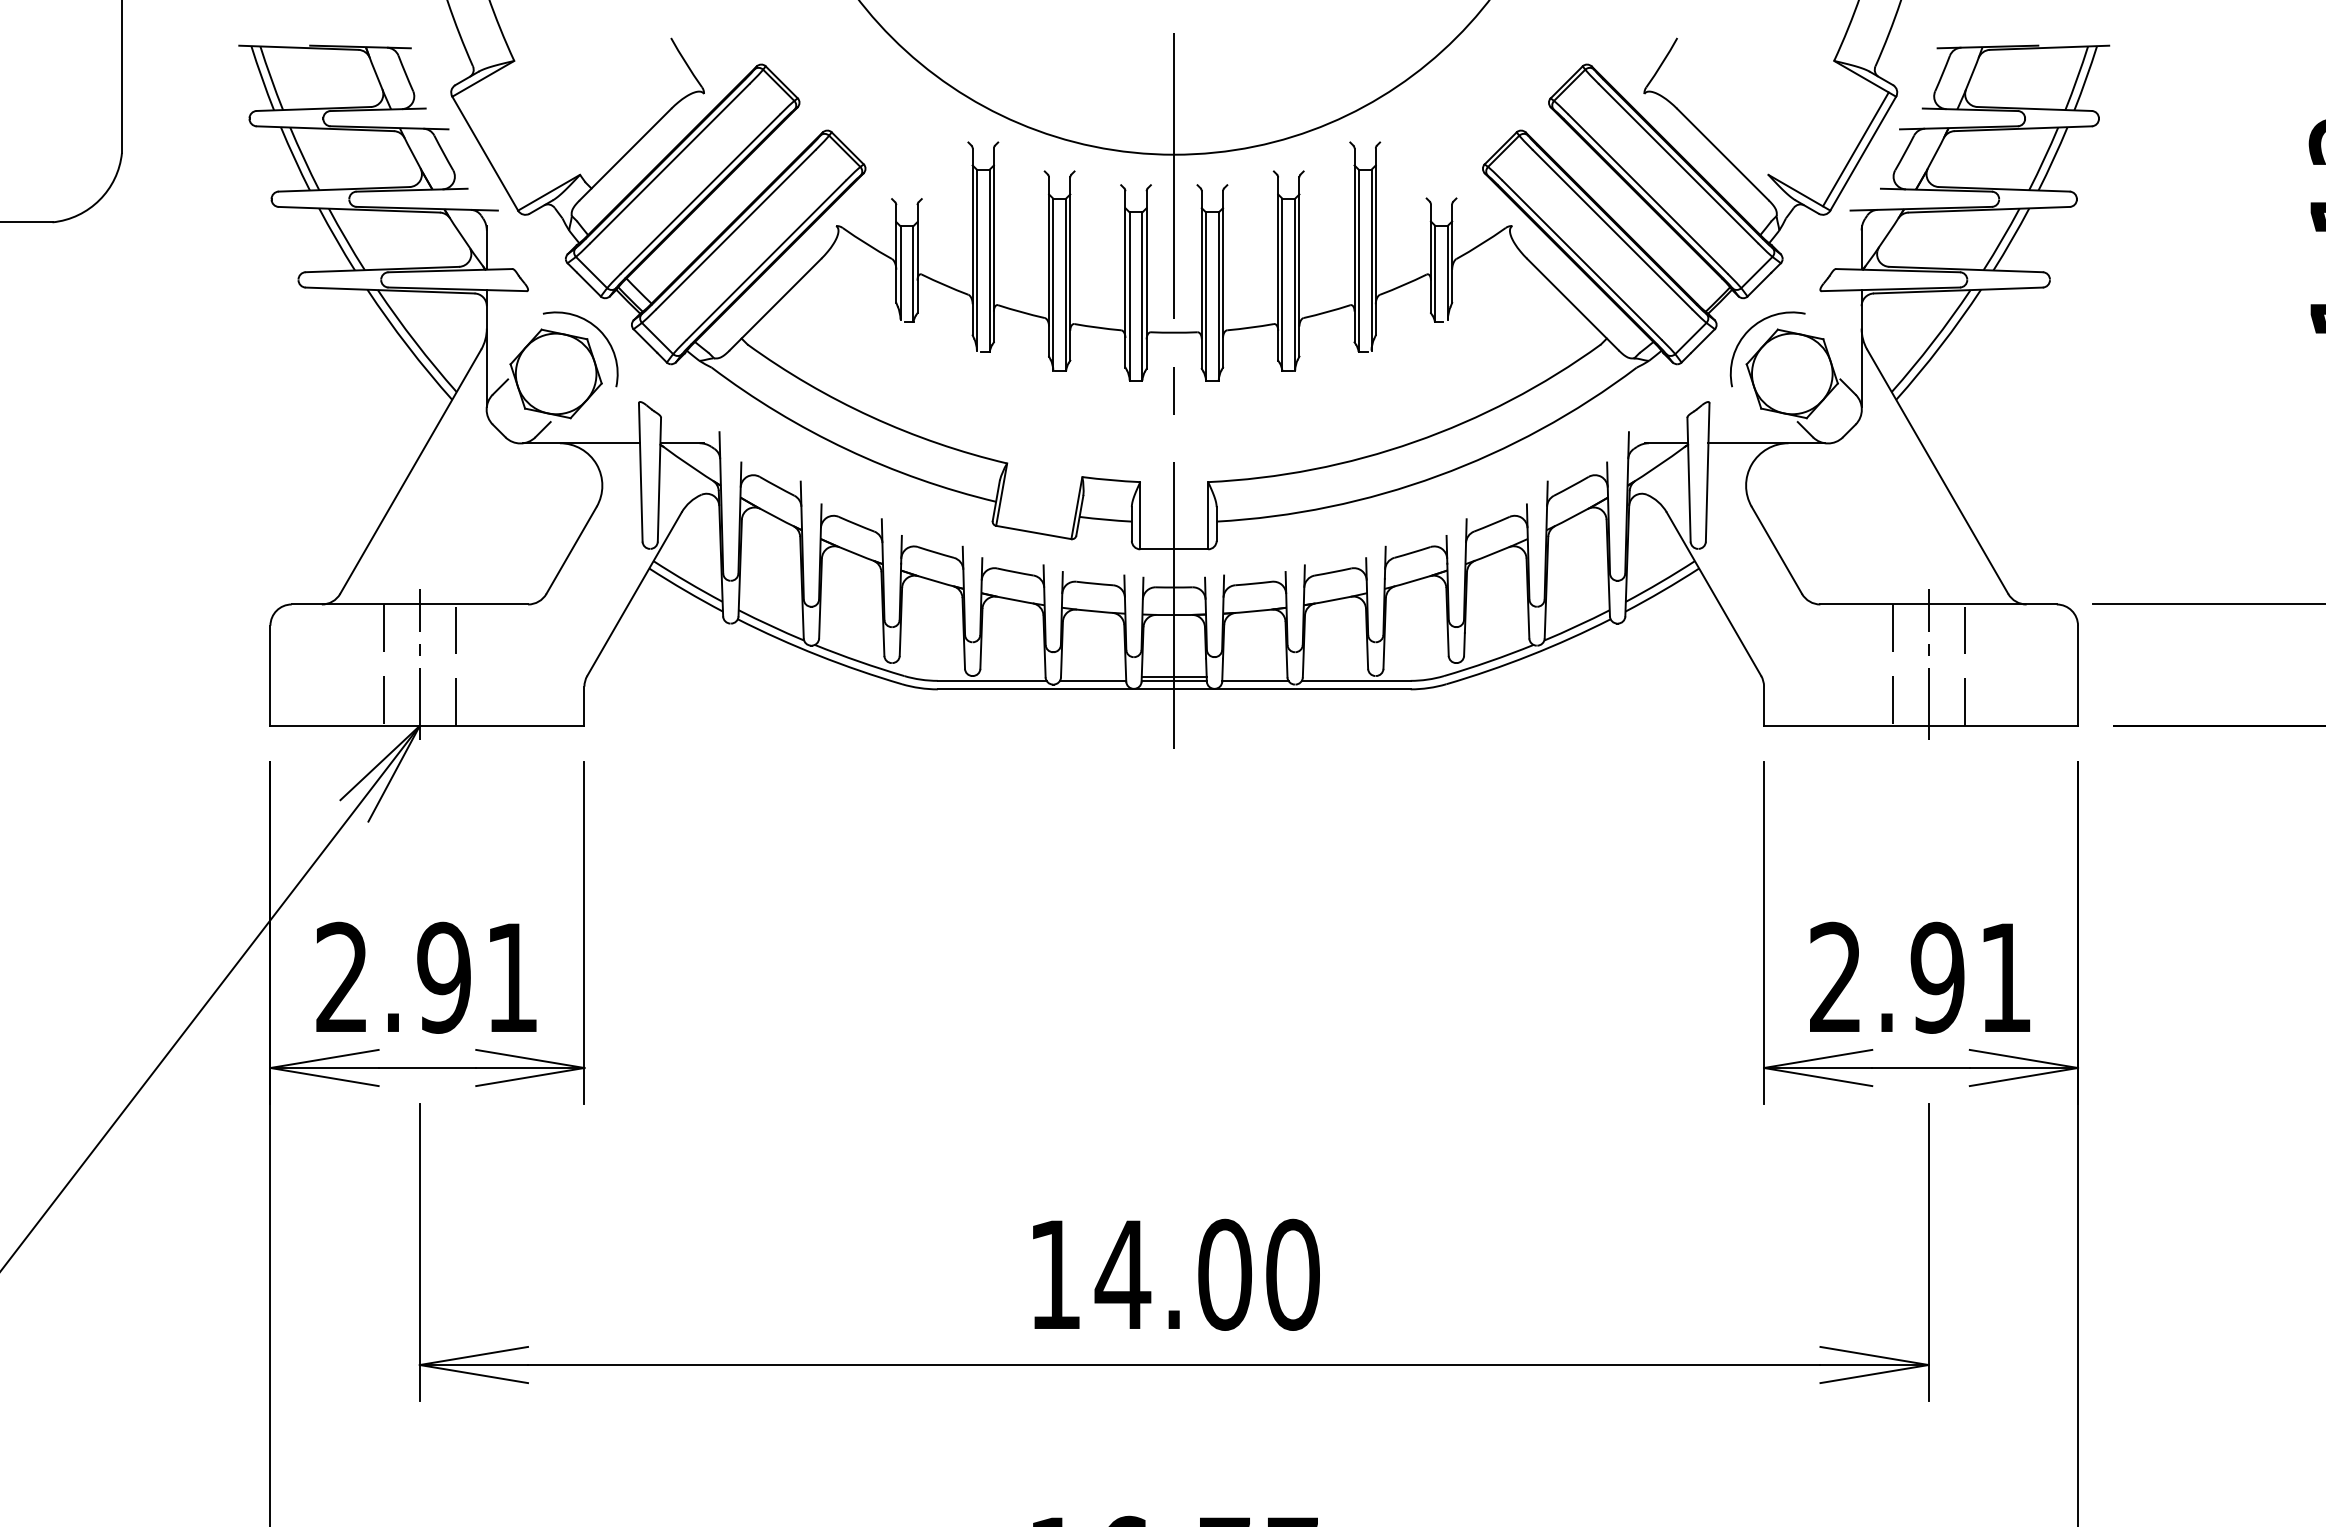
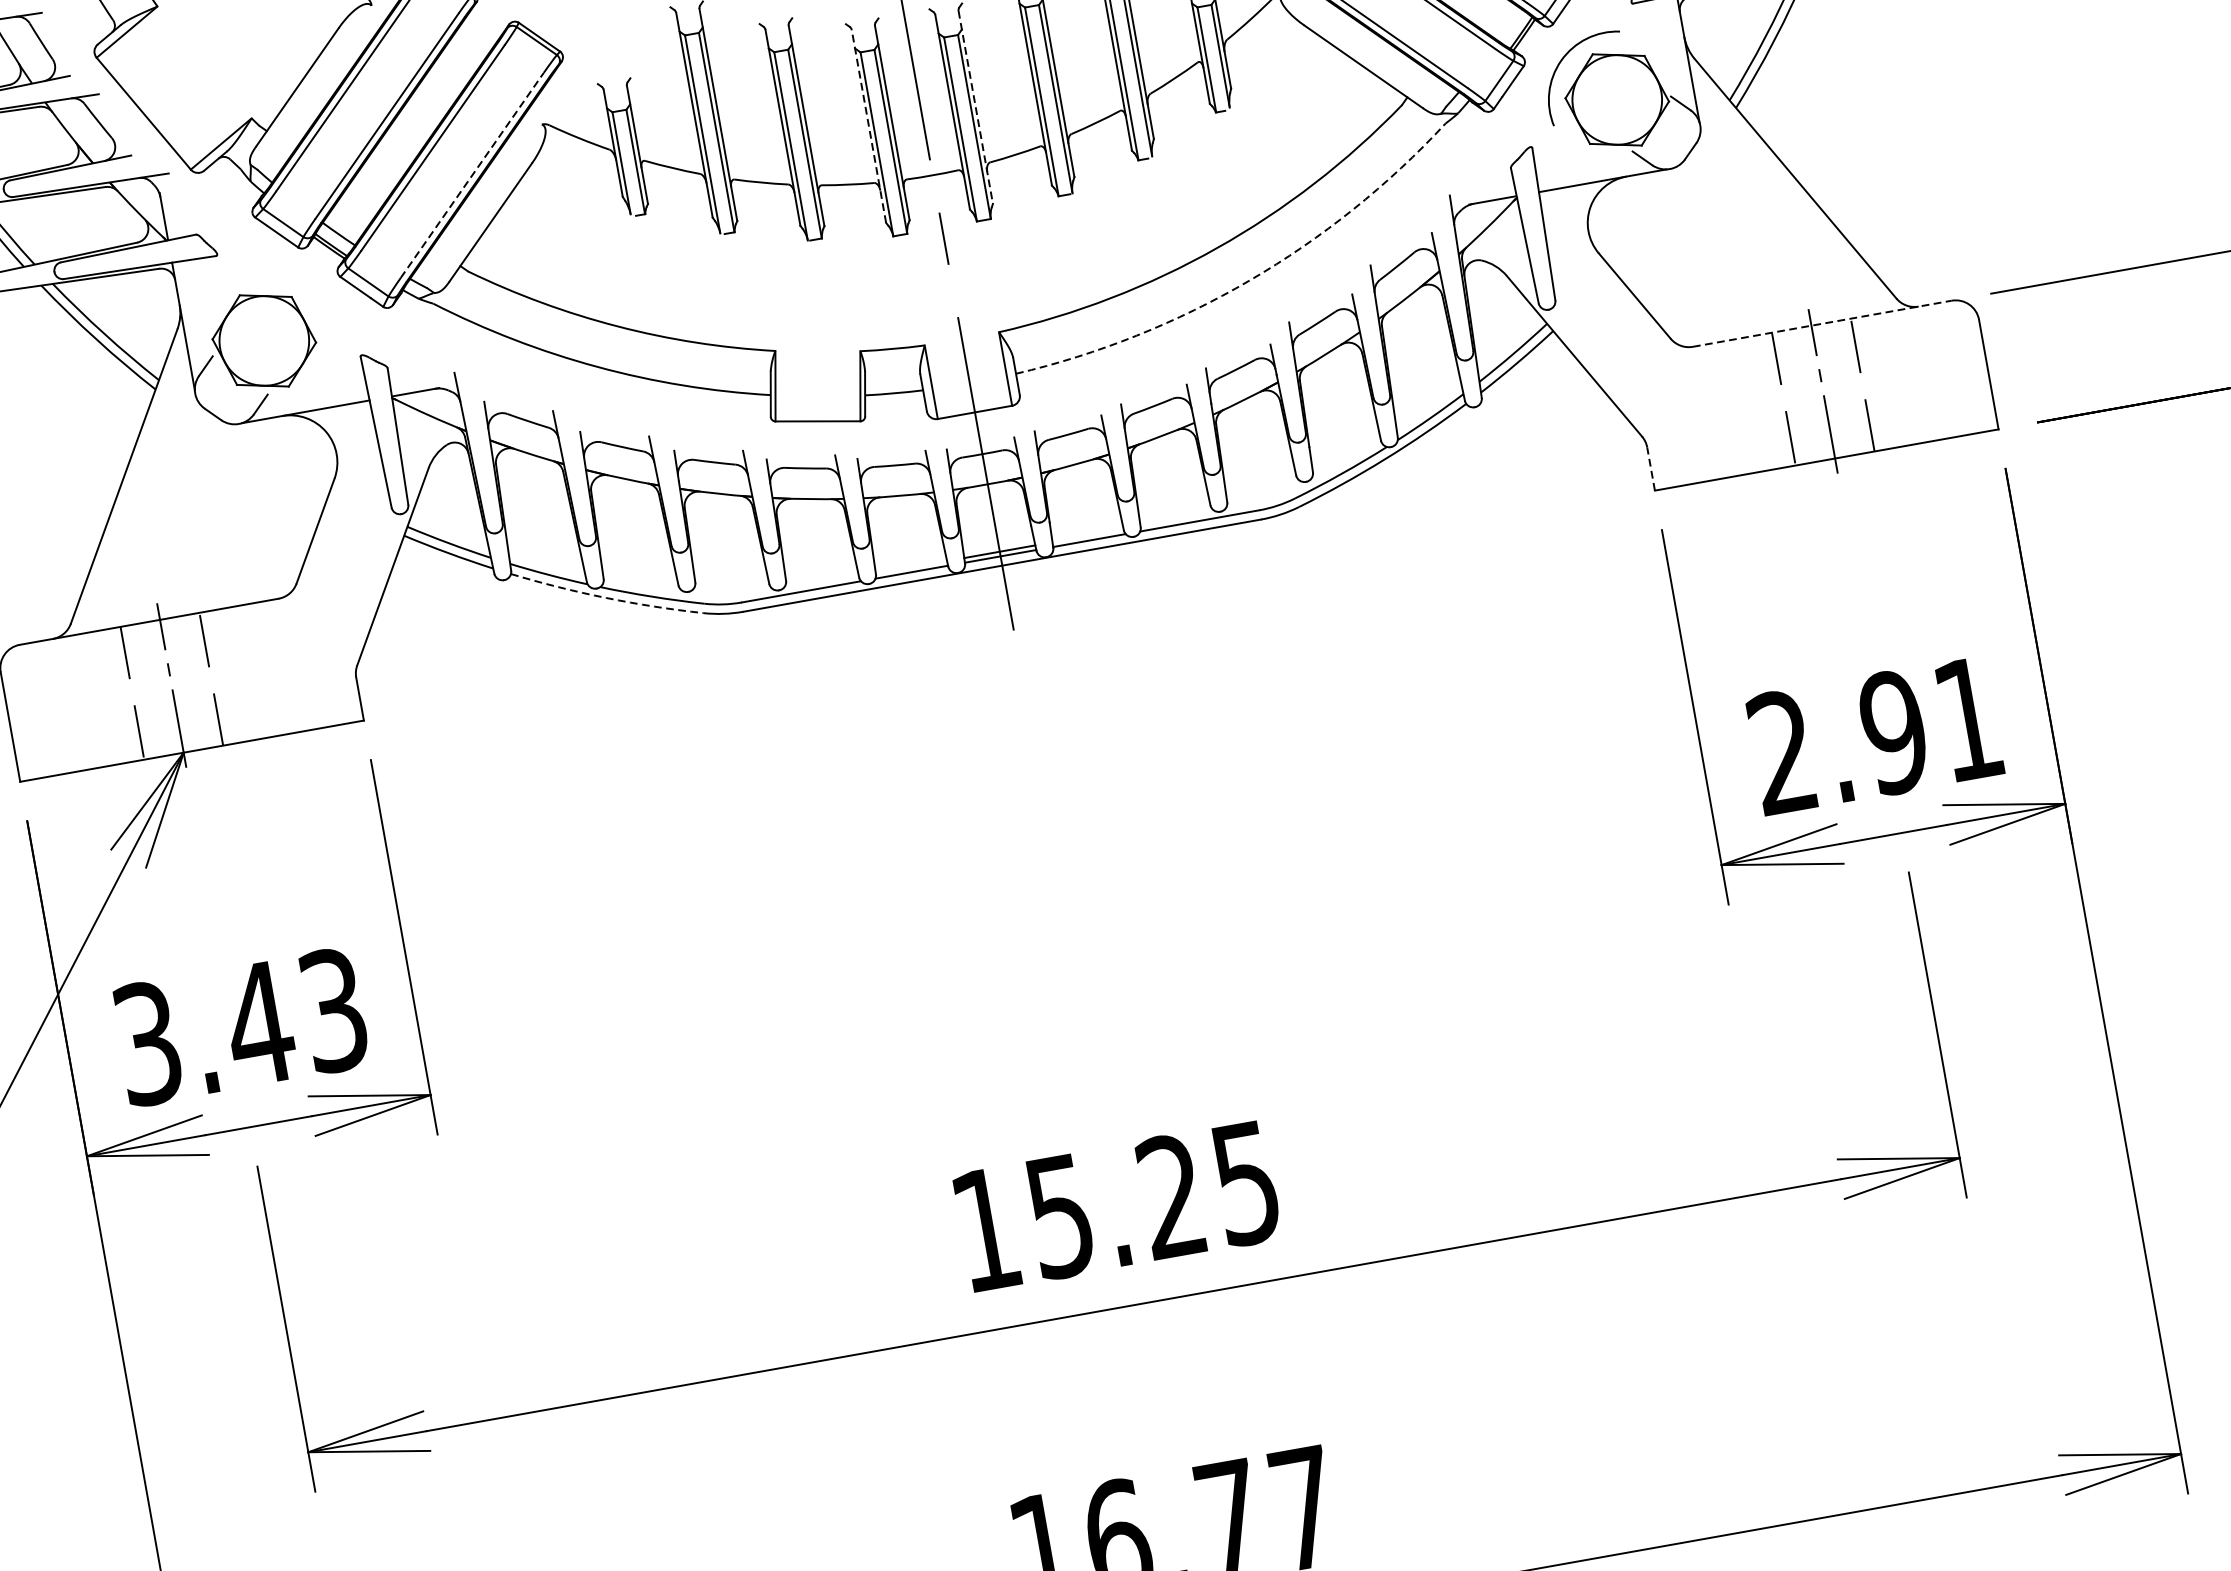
line: (766, 259) -> (472, 174), solid -> dashed
line: (1125, 278) -> (868, 125), solid -> dashed
line: (1223, 279) -> (976, 107), solid -> dashed
arc: (594, 327) -> (297, 282), removed
arc: (1438, 475) -> (1249, 280), solid -> dashed
line: (1939, 604) -> (1823, 323), solid -> dashed
arc: (818, 655) -> (606, 597), solid -> dashed
line: (1764, 706) -> (1651, 469), solid -> dashed
text: (426, 977) -> (240, 1026), 2.91 -> 3.43
text: (1206, 1274) -> (1151, 1199), 14.00 -> 15.25

